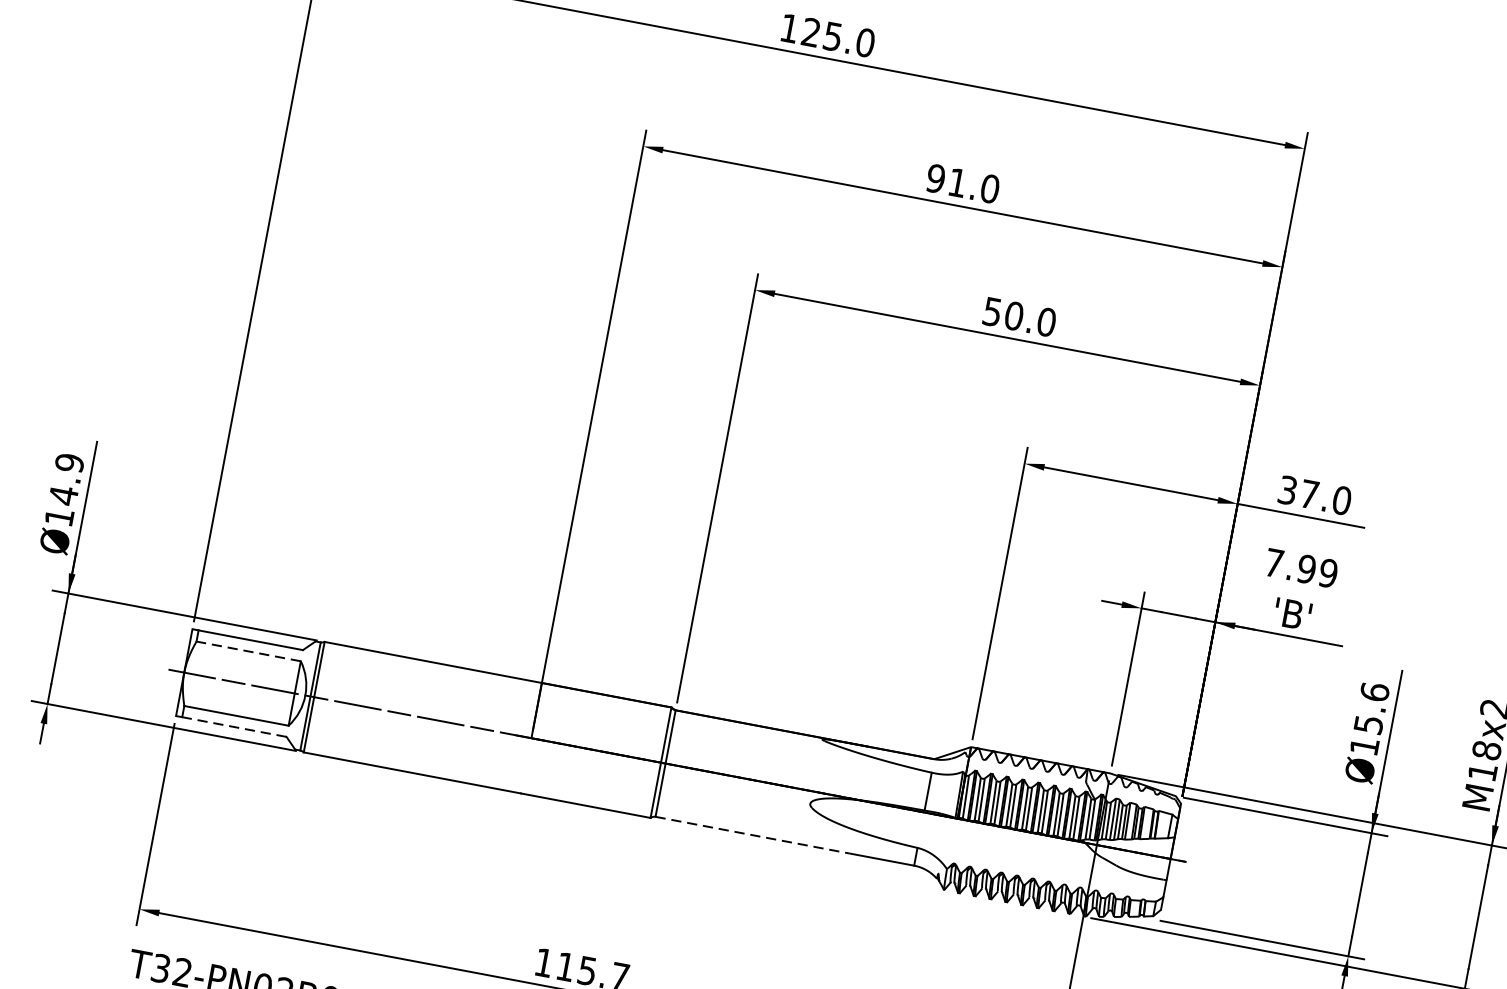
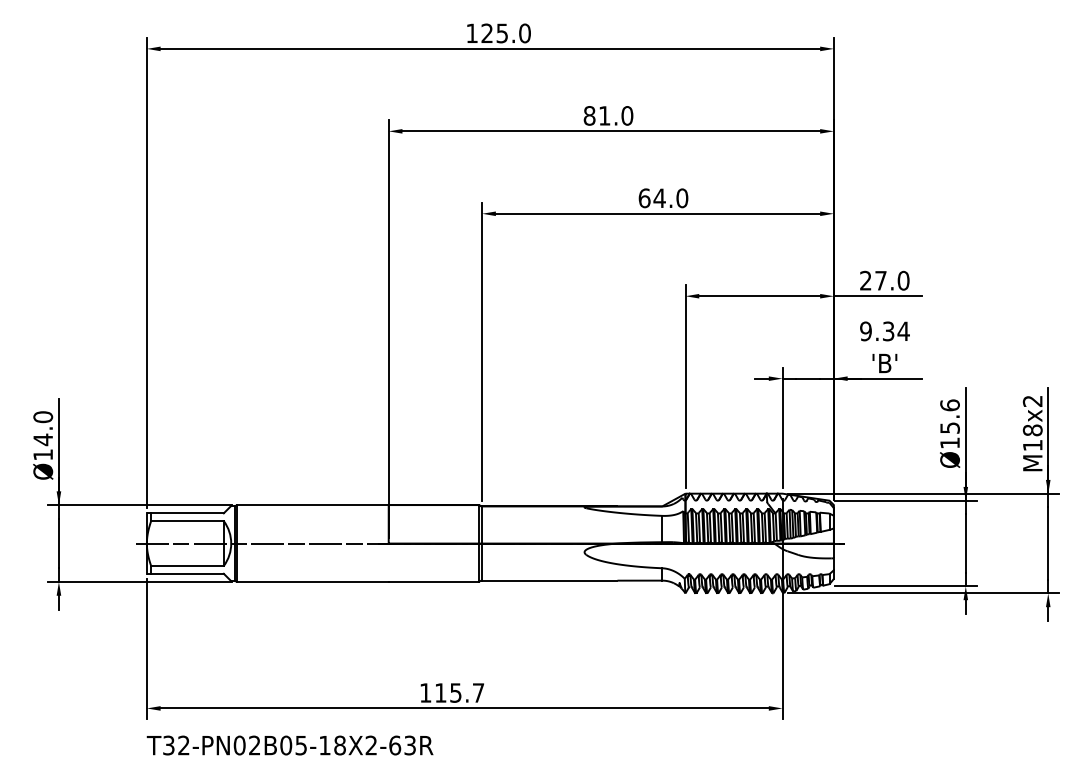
text: (935, 178) -> (589, 115), 91.0 -> 81.0
text: (1002, 314) -> (651, 198), 50.0 -> 64.0
text: (70, 463) -> (43, 417), Ø14.9 -> Ø14.0
text: (1287, 489) -> (865, 280), 37.0 -> 27.0
text: (1300, 568) -> (884, 331), 7.99 -> 9.34
line: (248, 651) -> (187, 521), dashed -> solid
line: (234, 726) -> (187, 573), dashed -> solid
line: (752, 834) -> (549, 580), dashed -> solid

